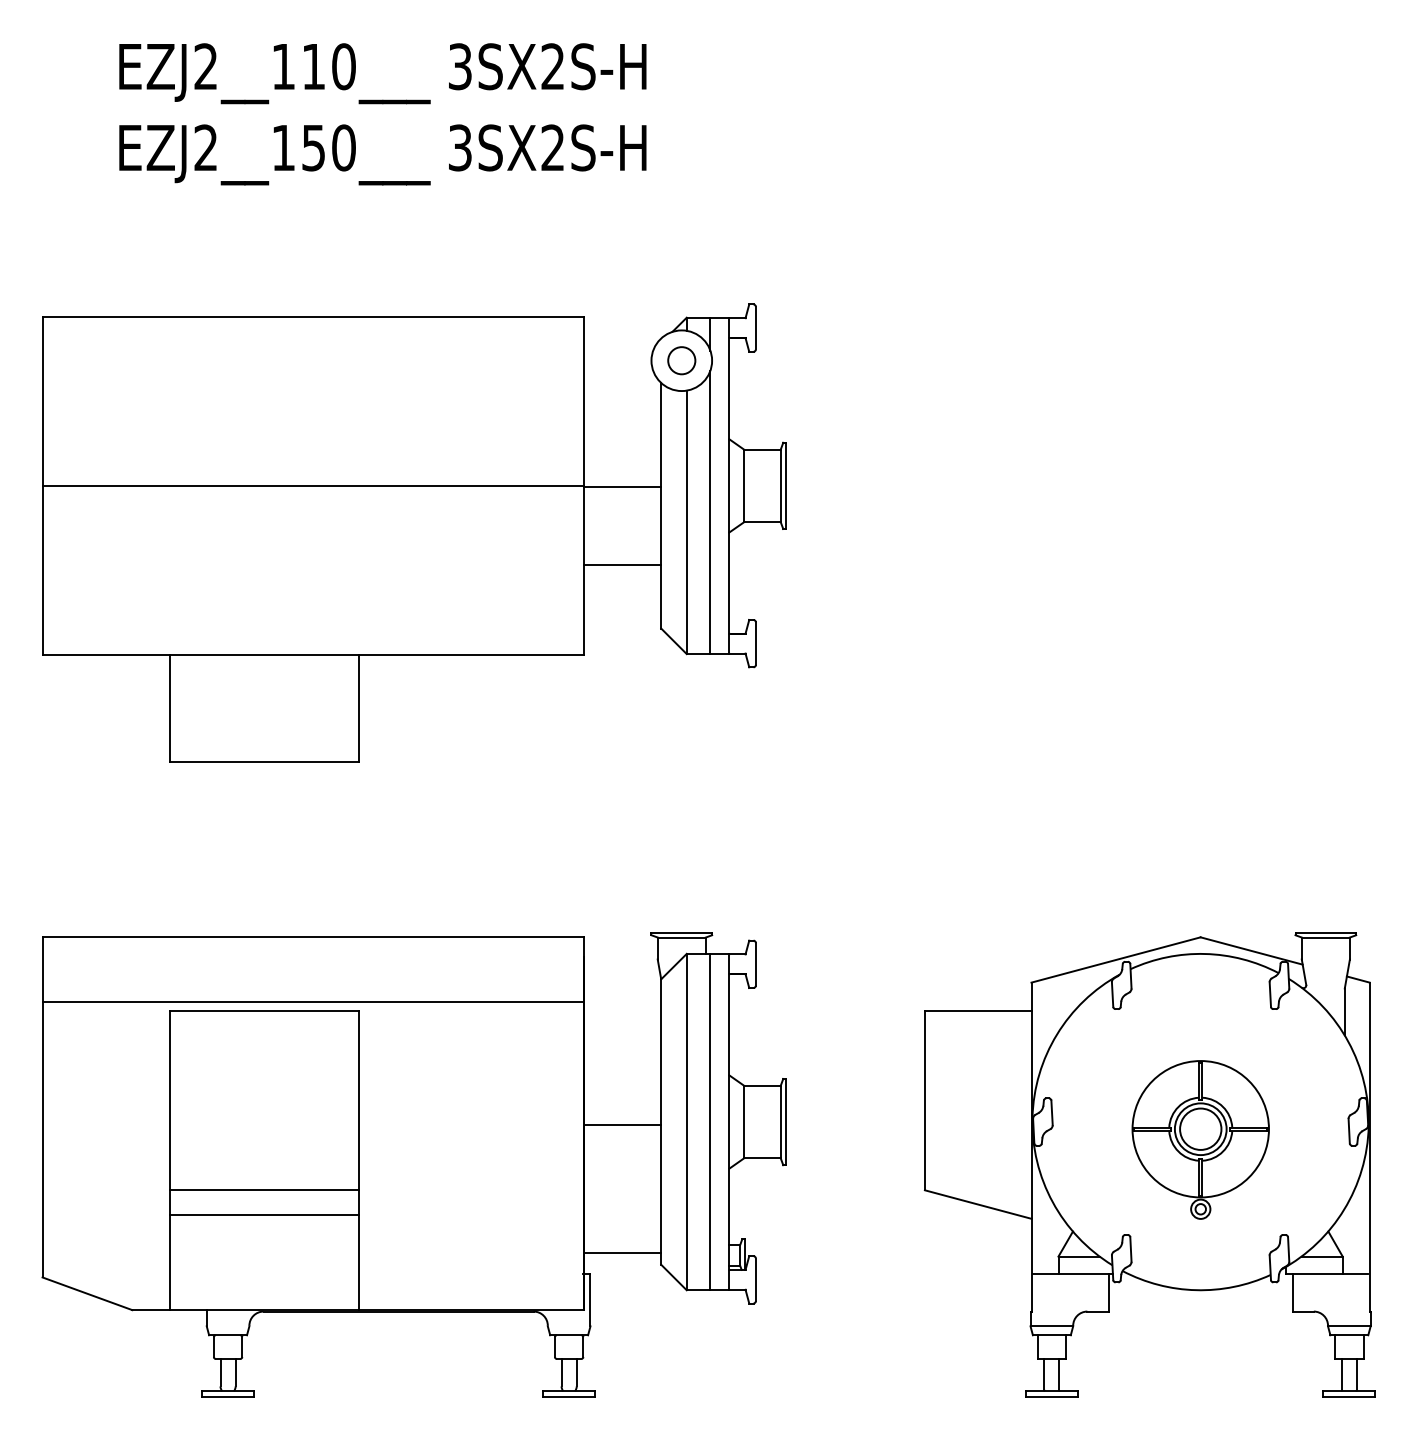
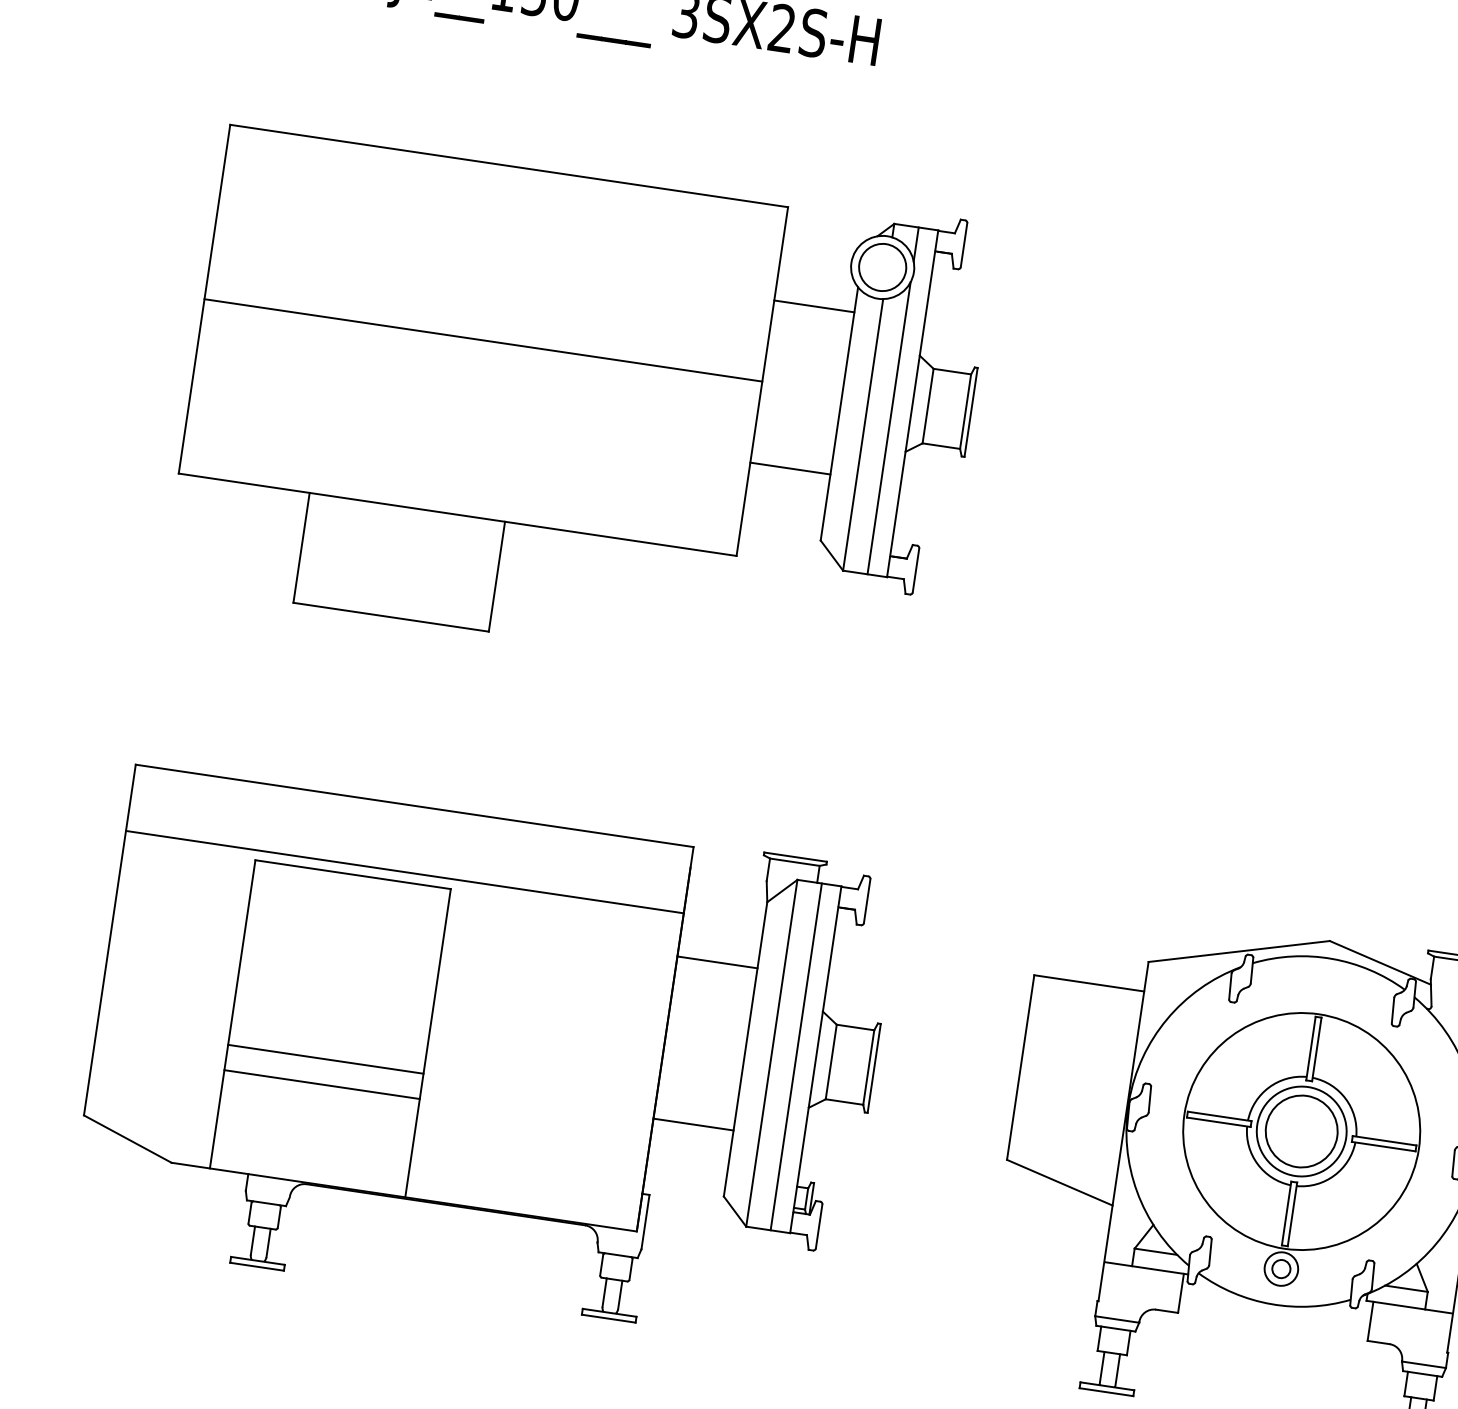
circle: (681, 360) -> (882, 267), size x1.67
line: (622, 487) -> (814, 306), moved
line: (622, 1125) -> (717, 962), moved
part: (1200, 1139) -> (1298, 1149), size x1.67
line: (622, 1252) -> (693, 1124), moved

